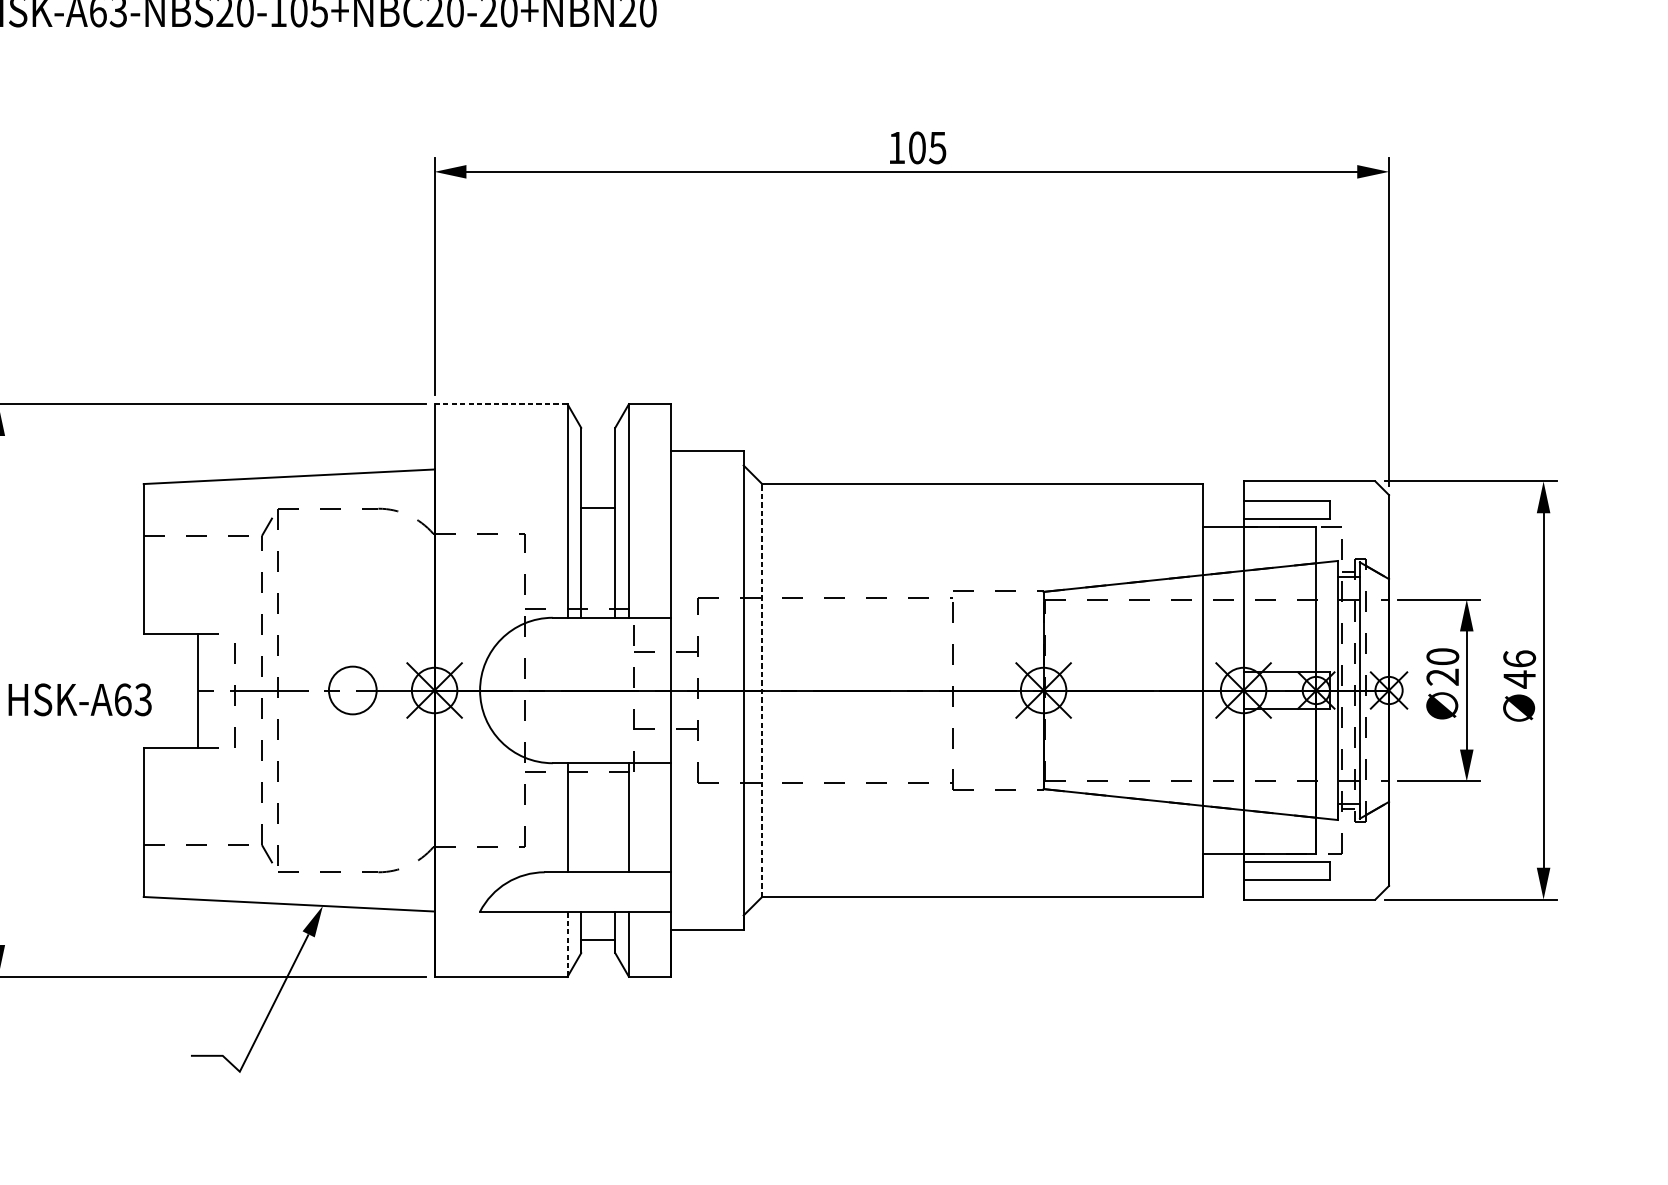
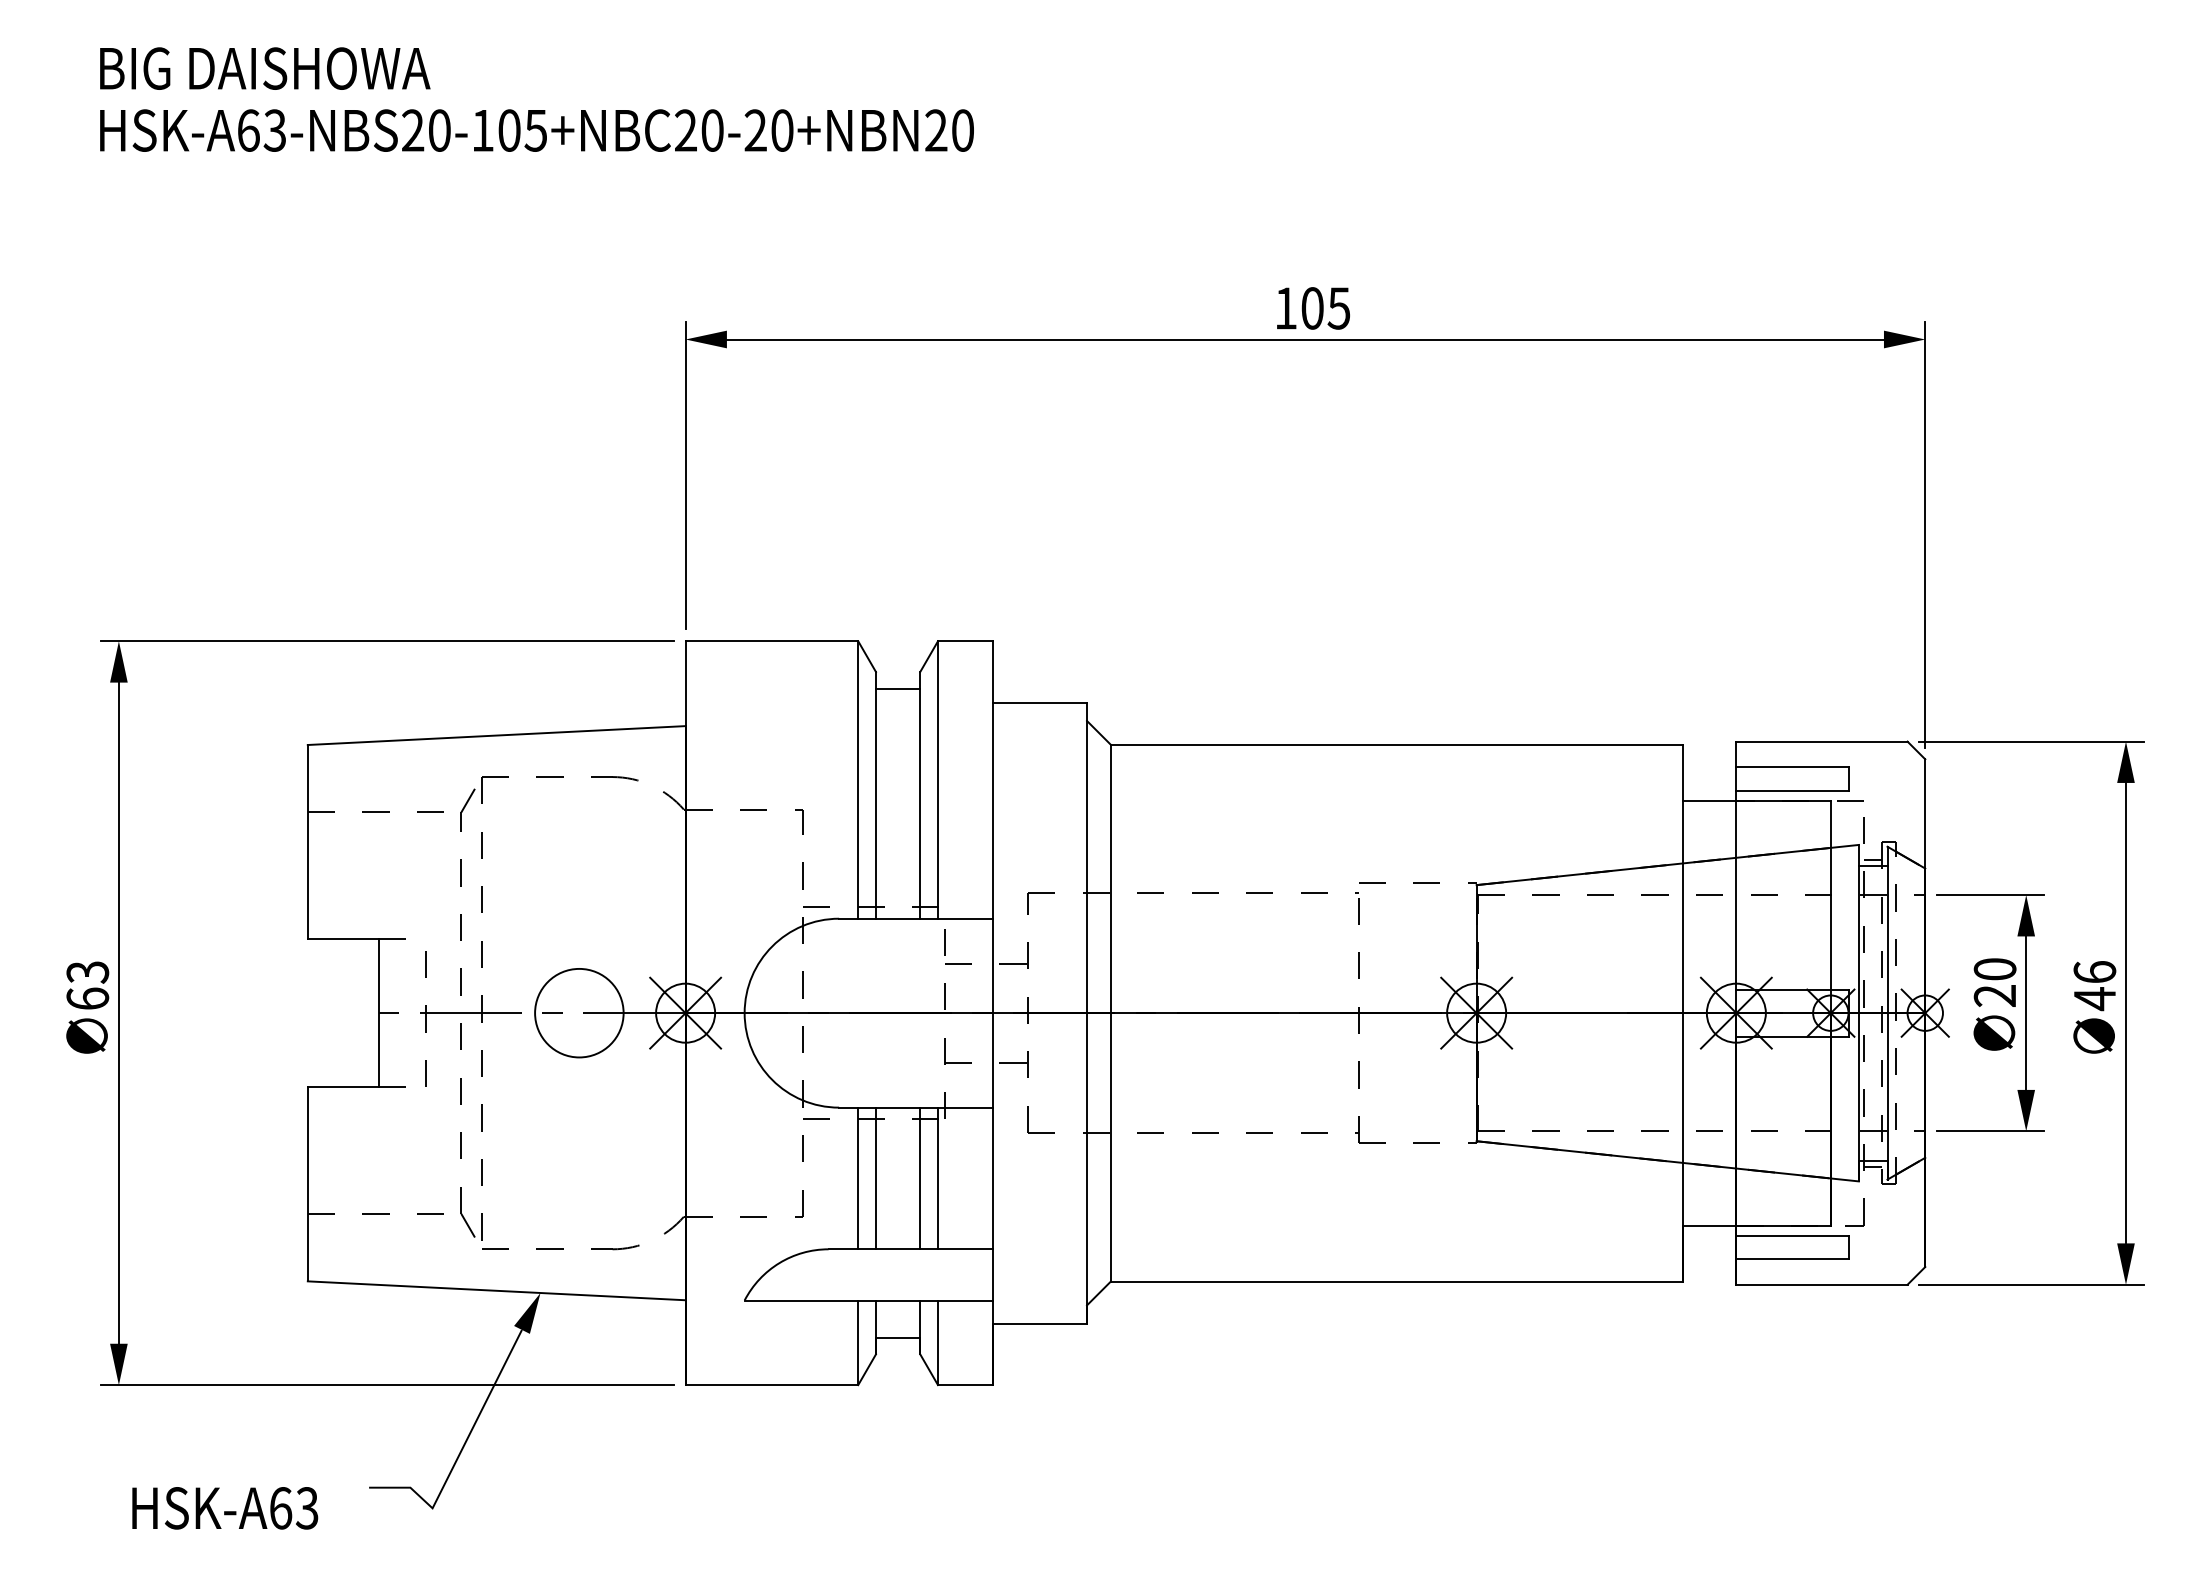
line: (501, 404) -> (772, 641), dashed -> solid
line: (597, 508) -> (897, 688), moved
circle: (352, 689) -> (579, 1012), size x1.43
line: (761, 690) -> (1110, 1013), dashed -> solid
text: (80, 699) -> (225, 1508), moved
line: (580, 817) -> (875, 1178), added
line: (615, 817) -> (920, 1178), added
line: (567, 944) -> (858, 1342), dashed -> solid

